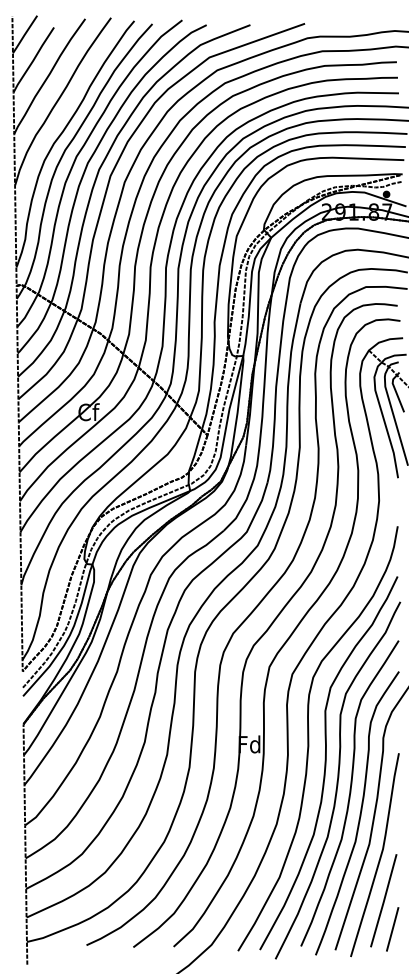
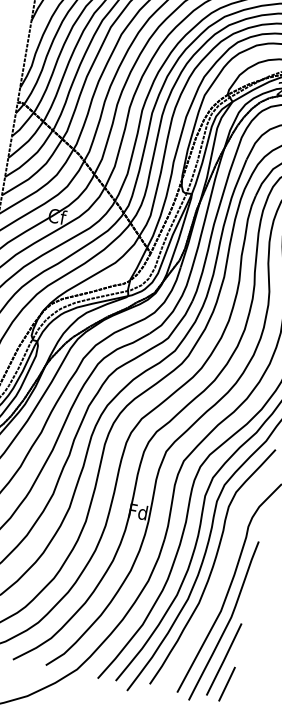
curve: (359, 813) -> (217, 584), removed

